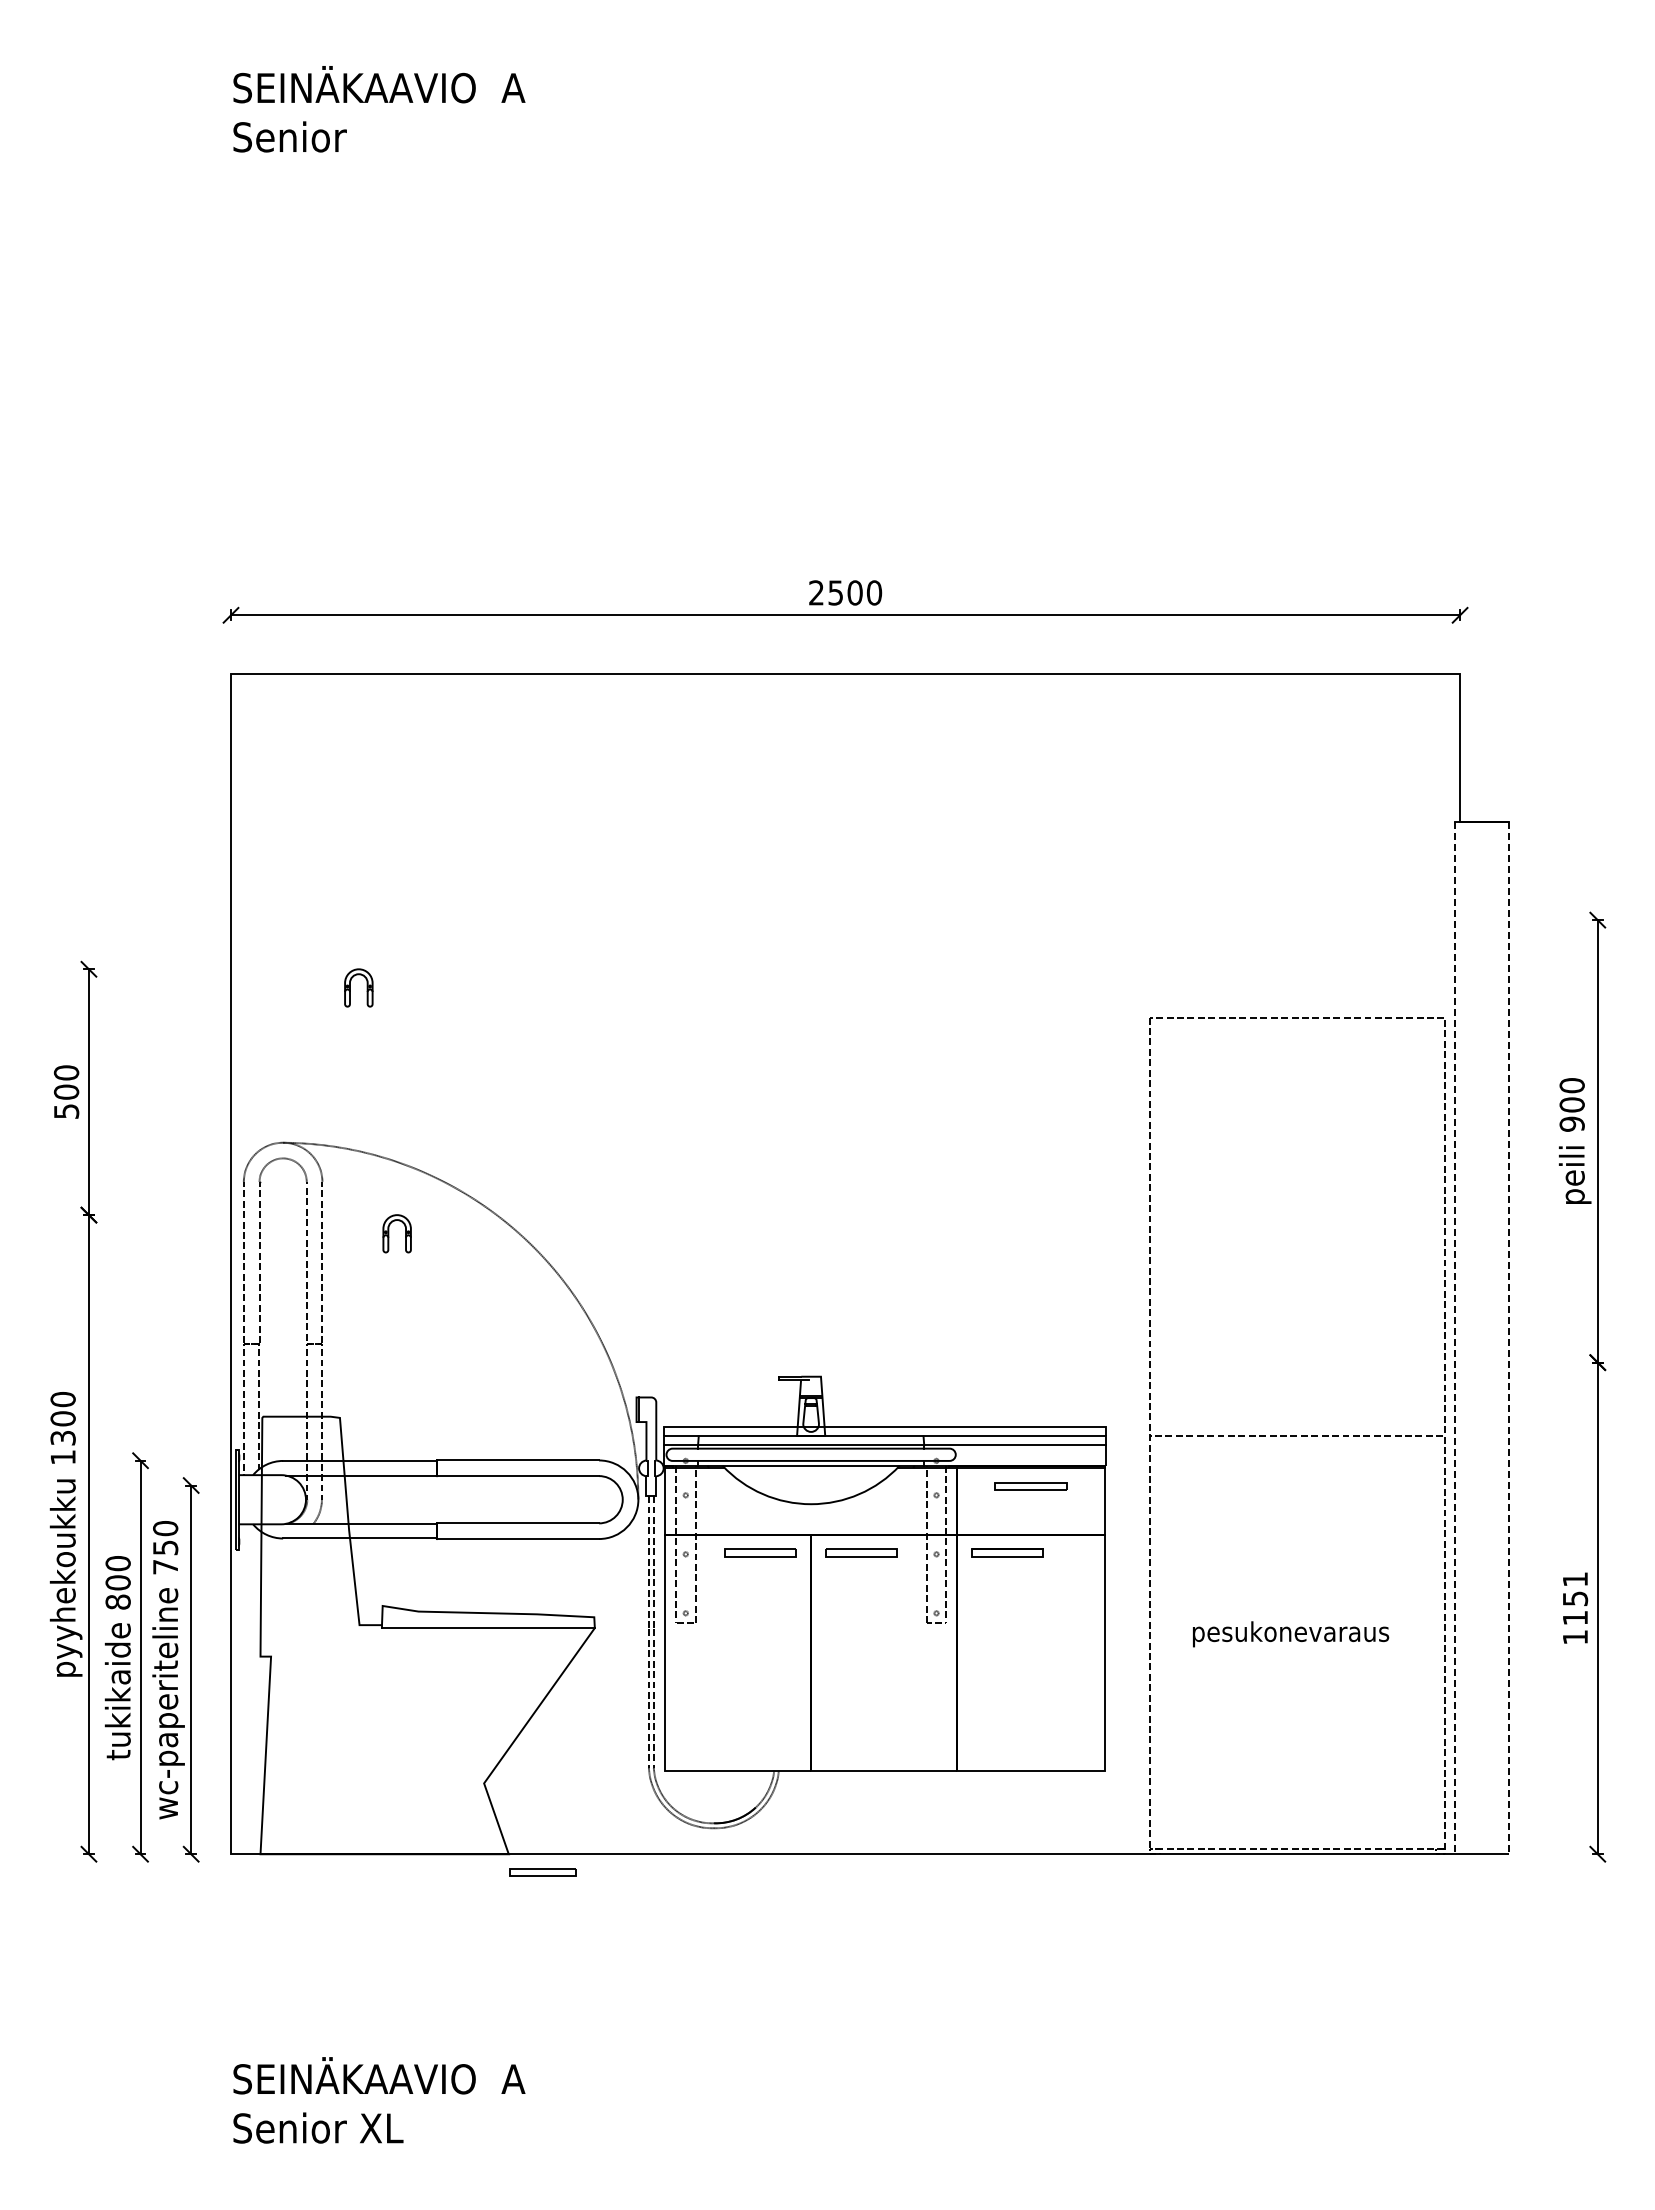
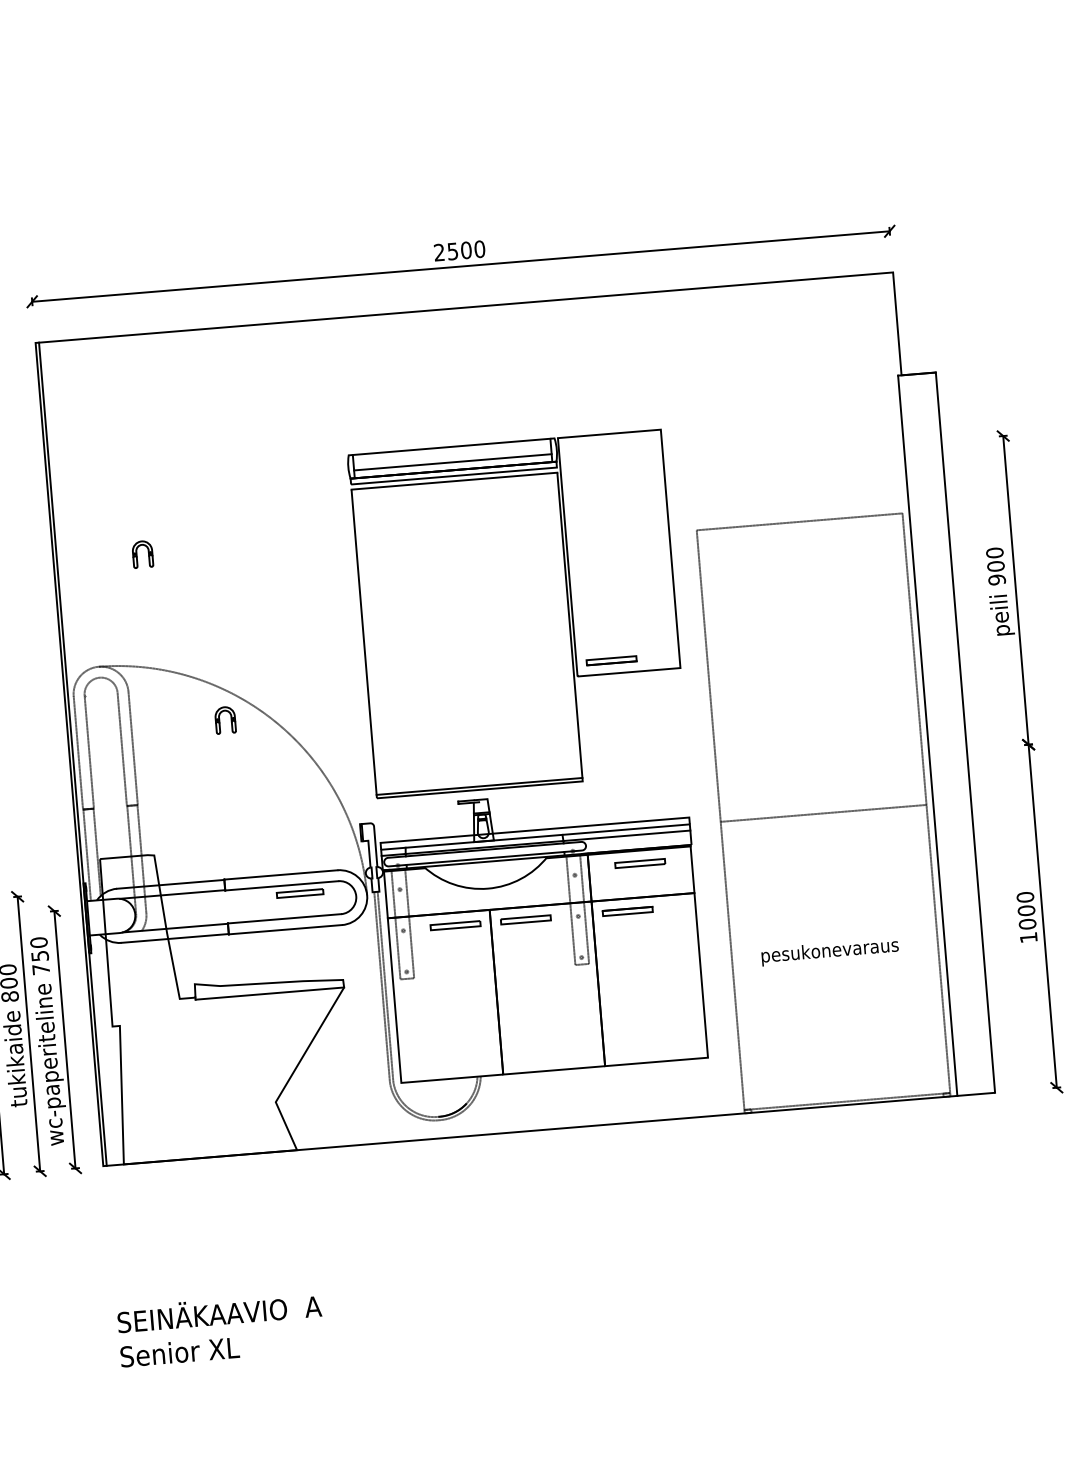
part: (885, 1116) -> (517, 613), added
part: (389, 1233) -> (220, 720), moved
line: (235, 1264) -> (72, 754), added
line: (1455, 1338) -> (927, 736), dashed -> solid
line: (1509, 1338) -> (965, 732), dashed -> solid
text: (1575, 1598) -> (1026, 910), 1151 -> 1000
part: (542, 1872) -> (299, 893), moved

